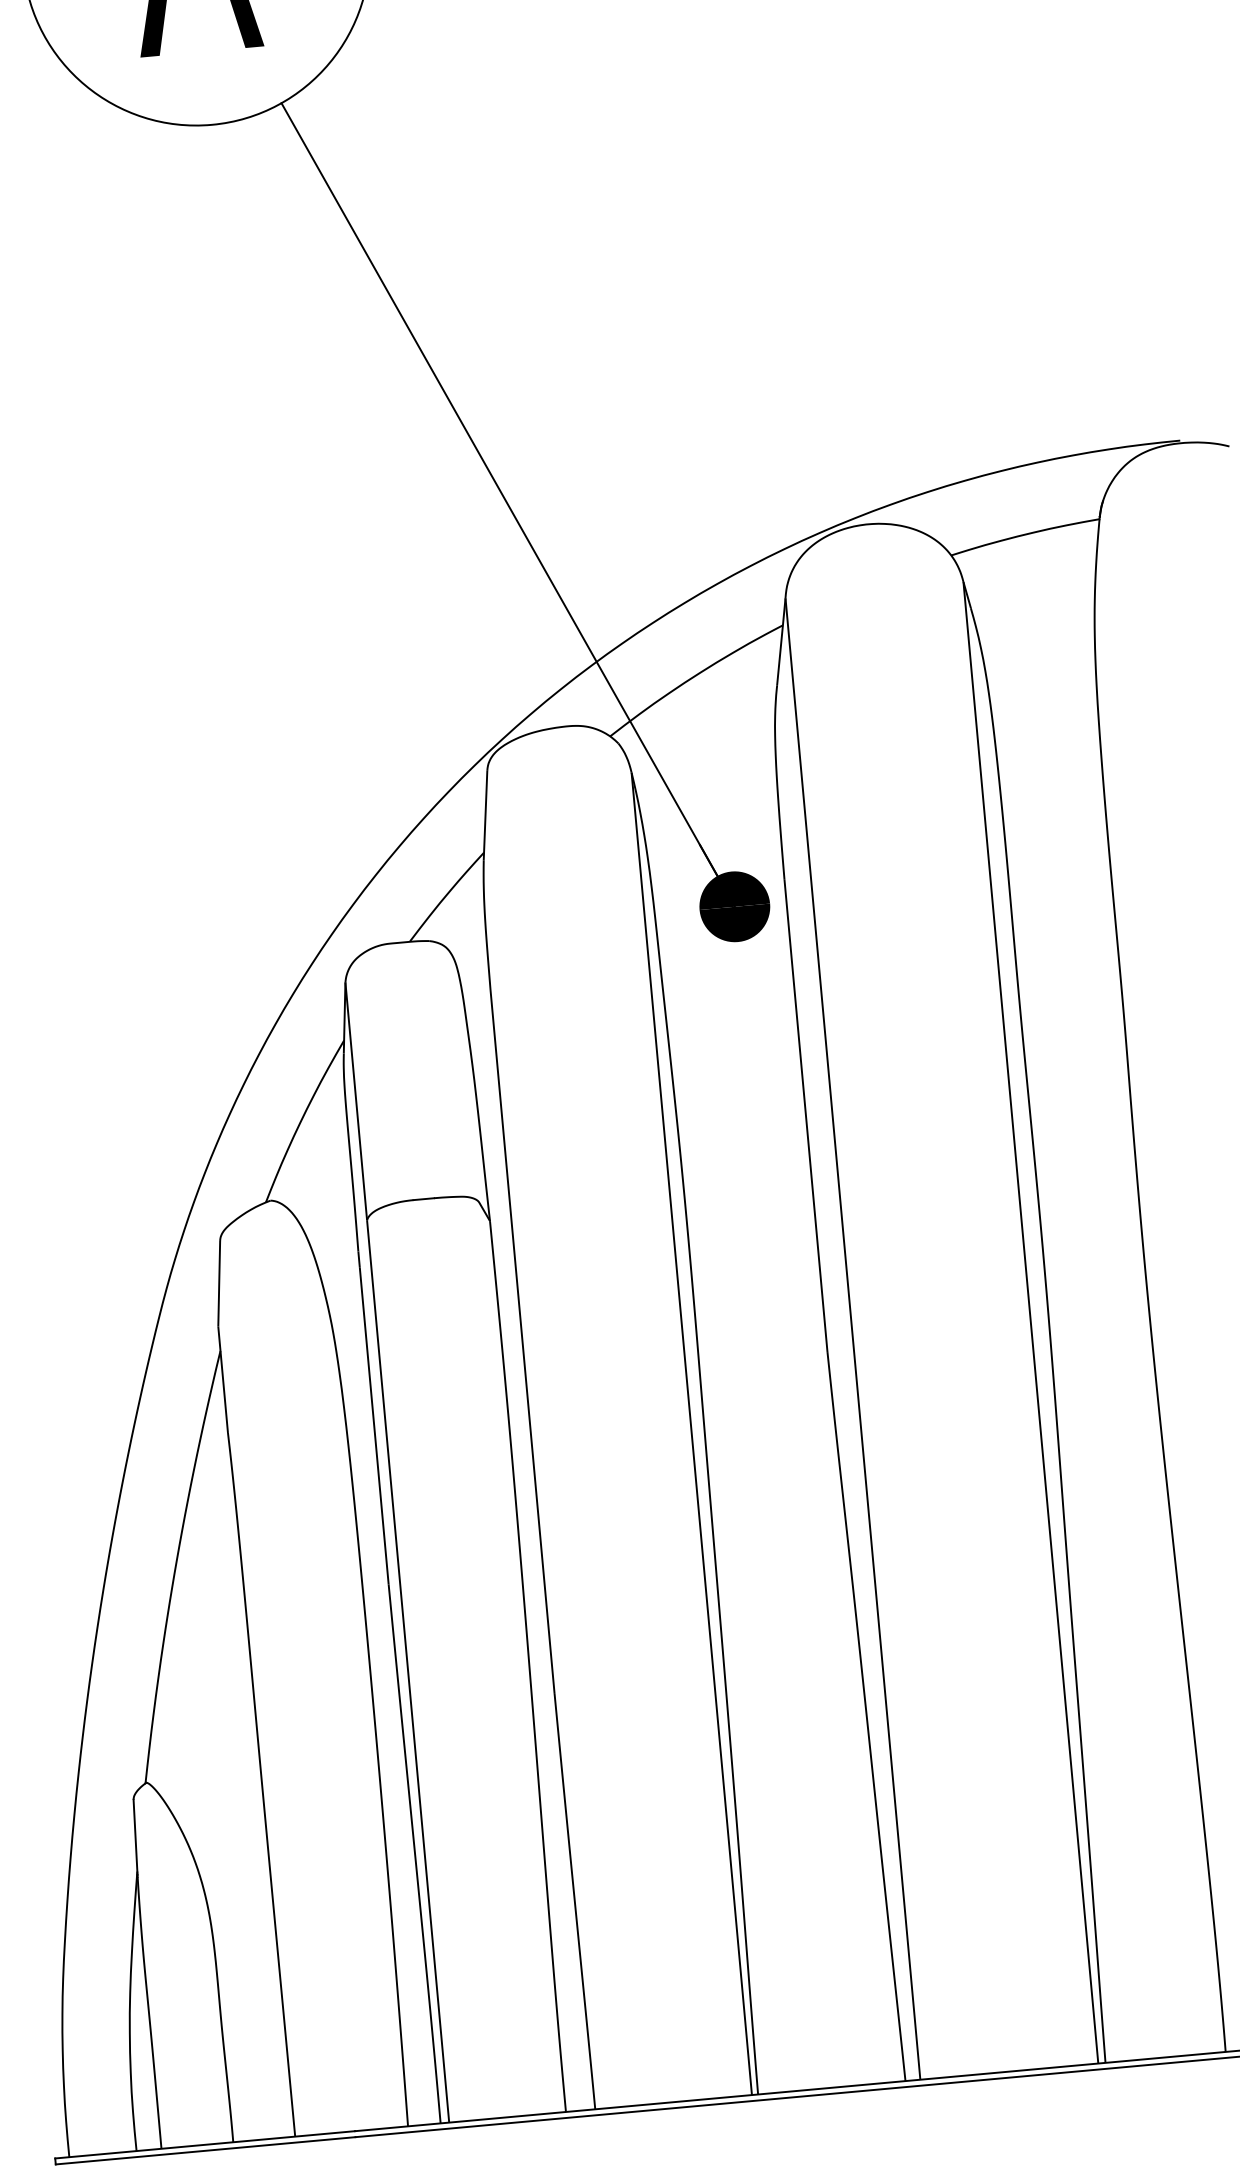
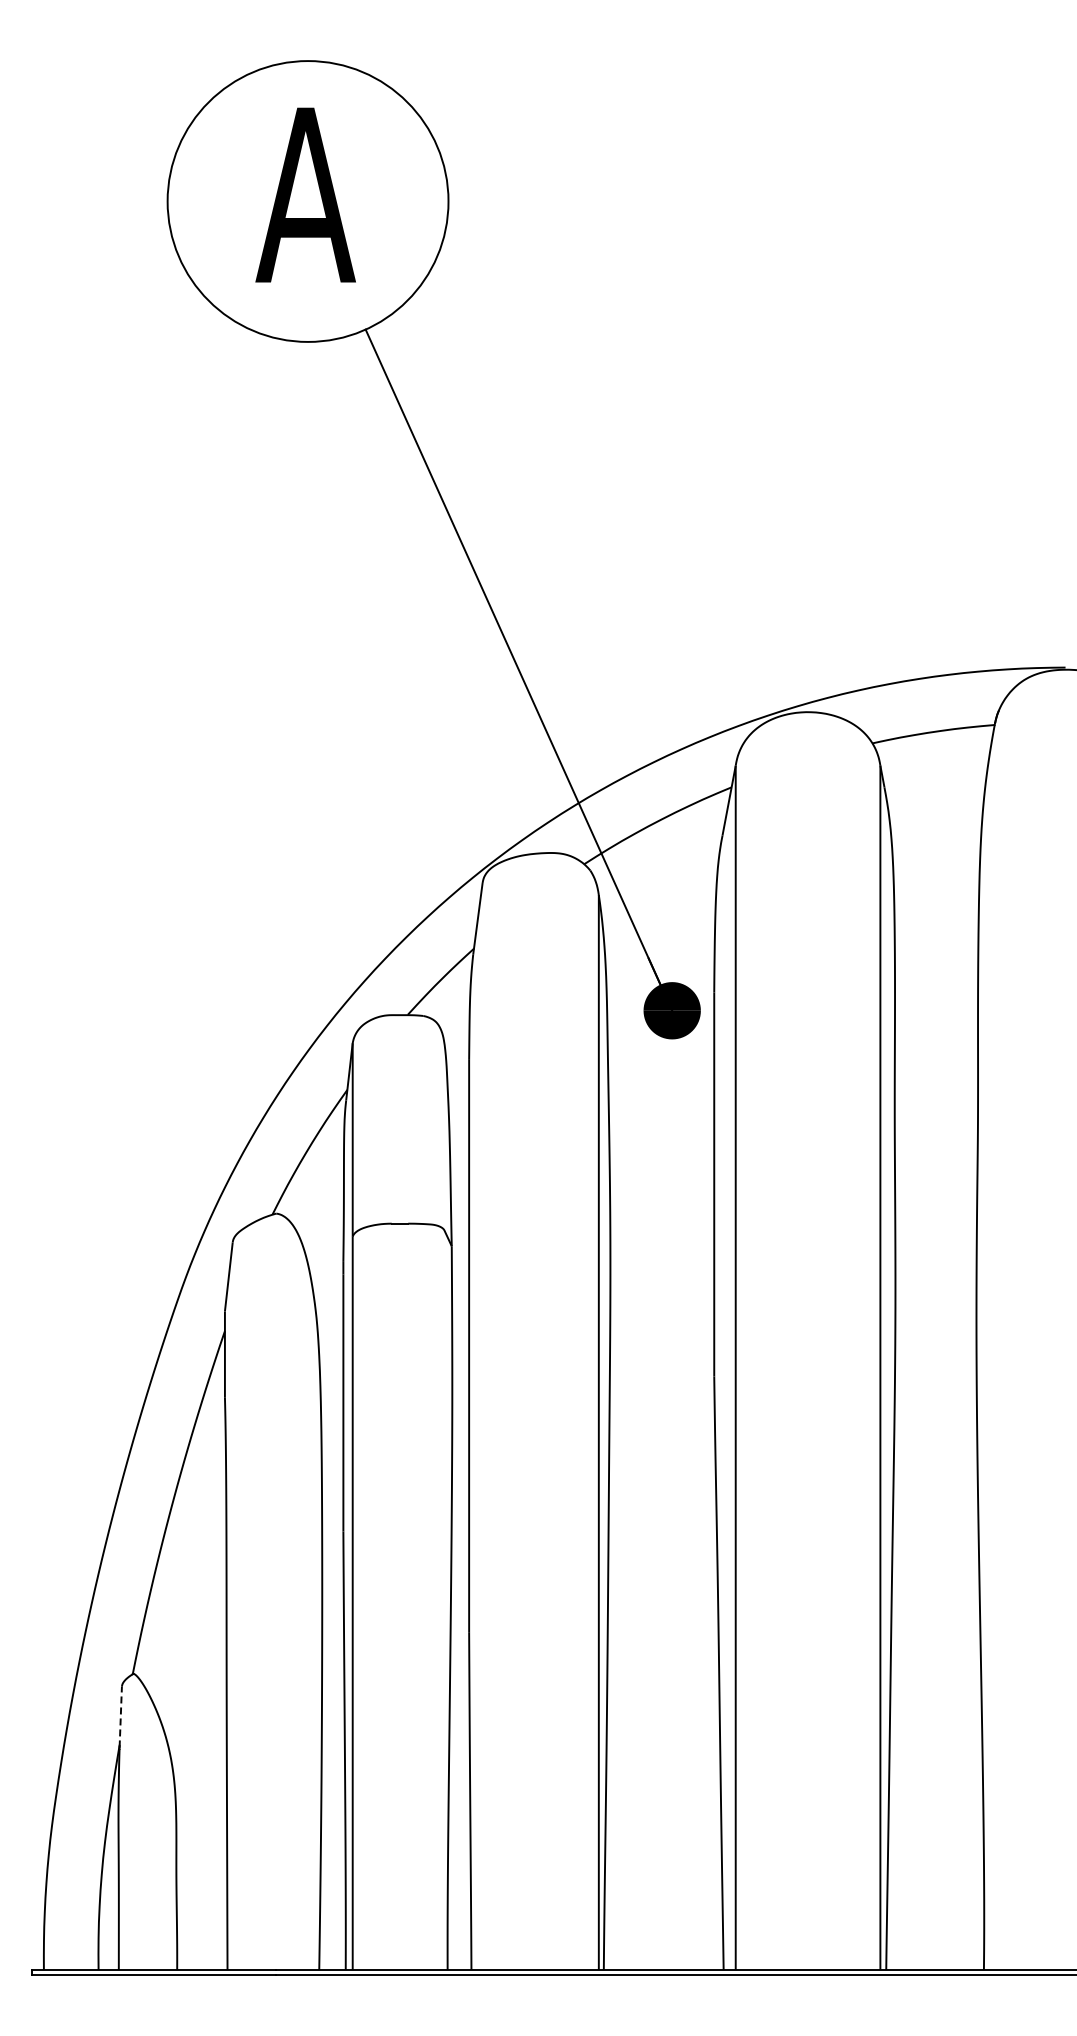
line: (135, 1836) -> (120, 1716), solid -> dashed

